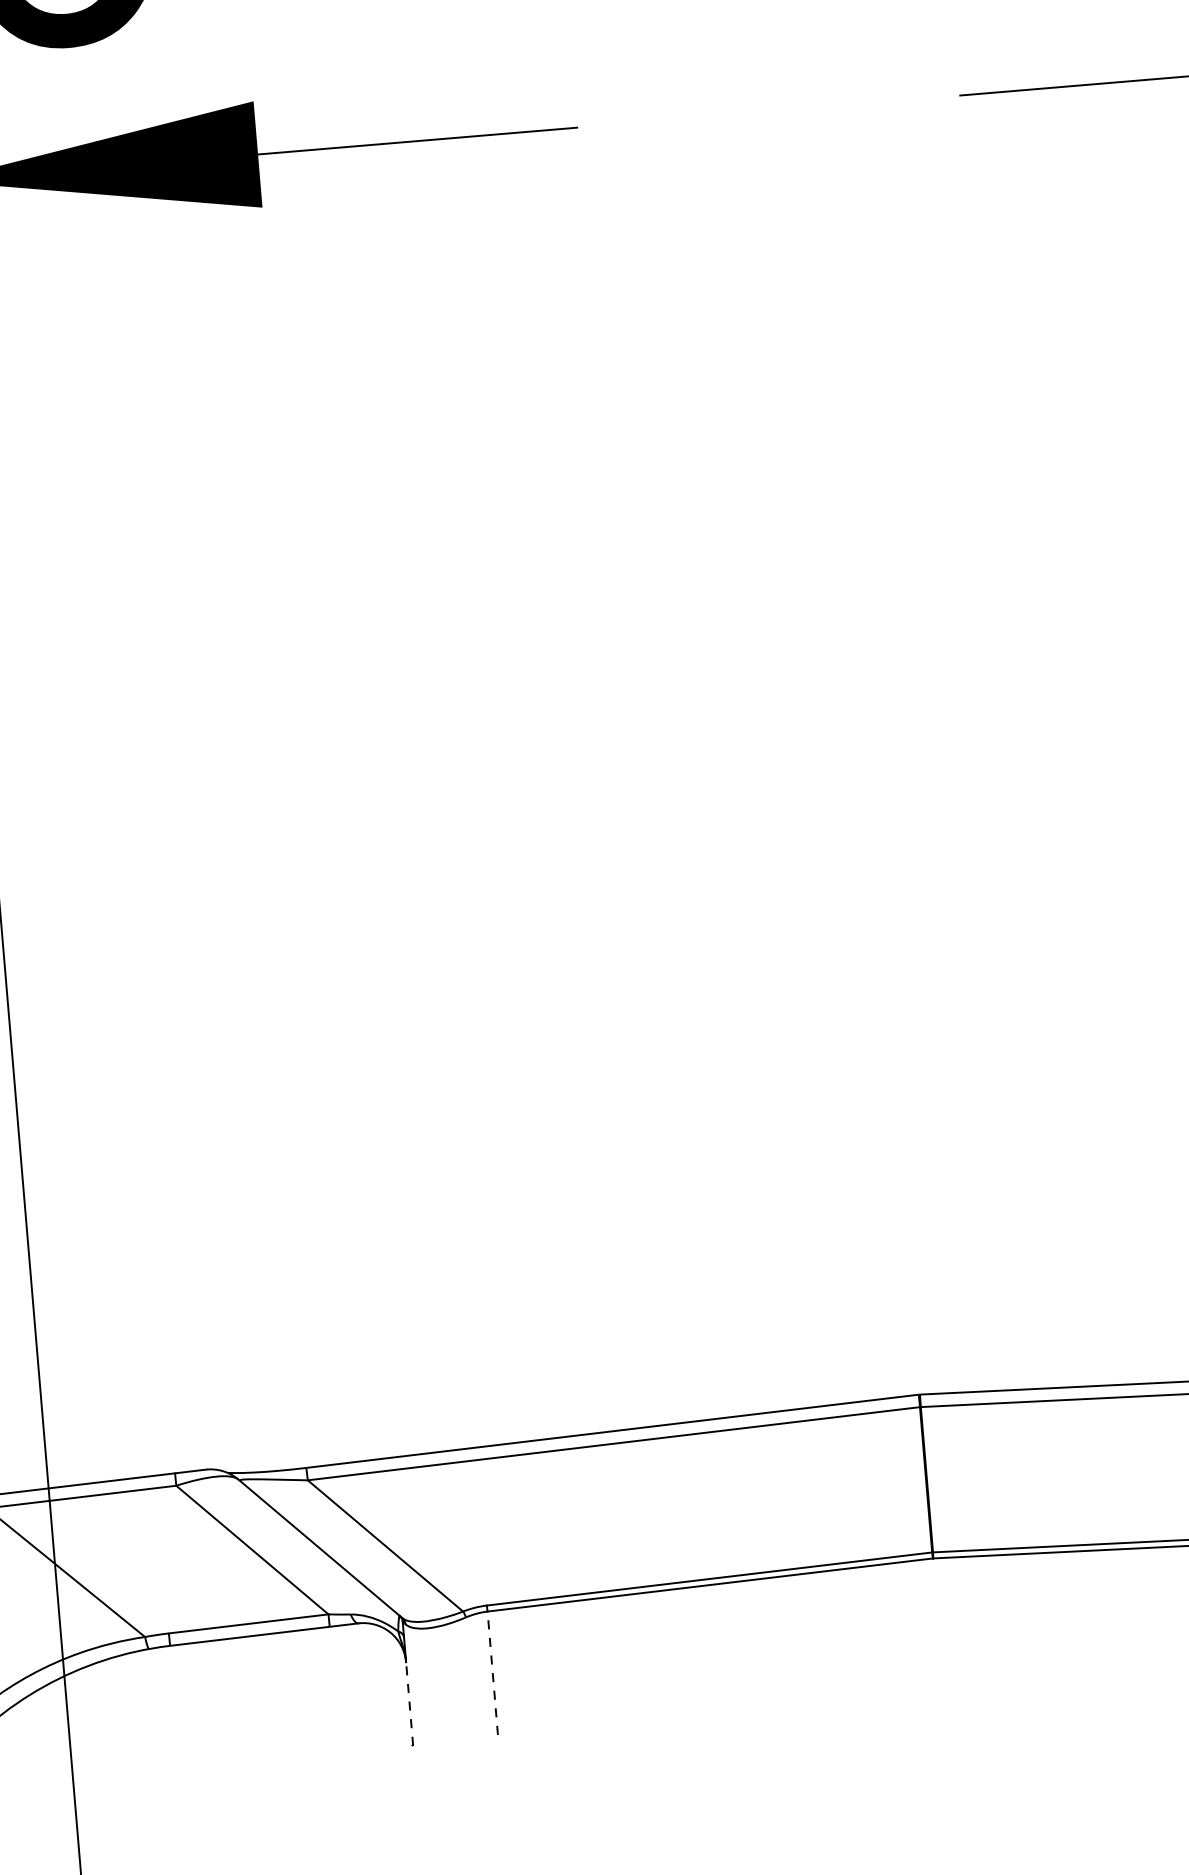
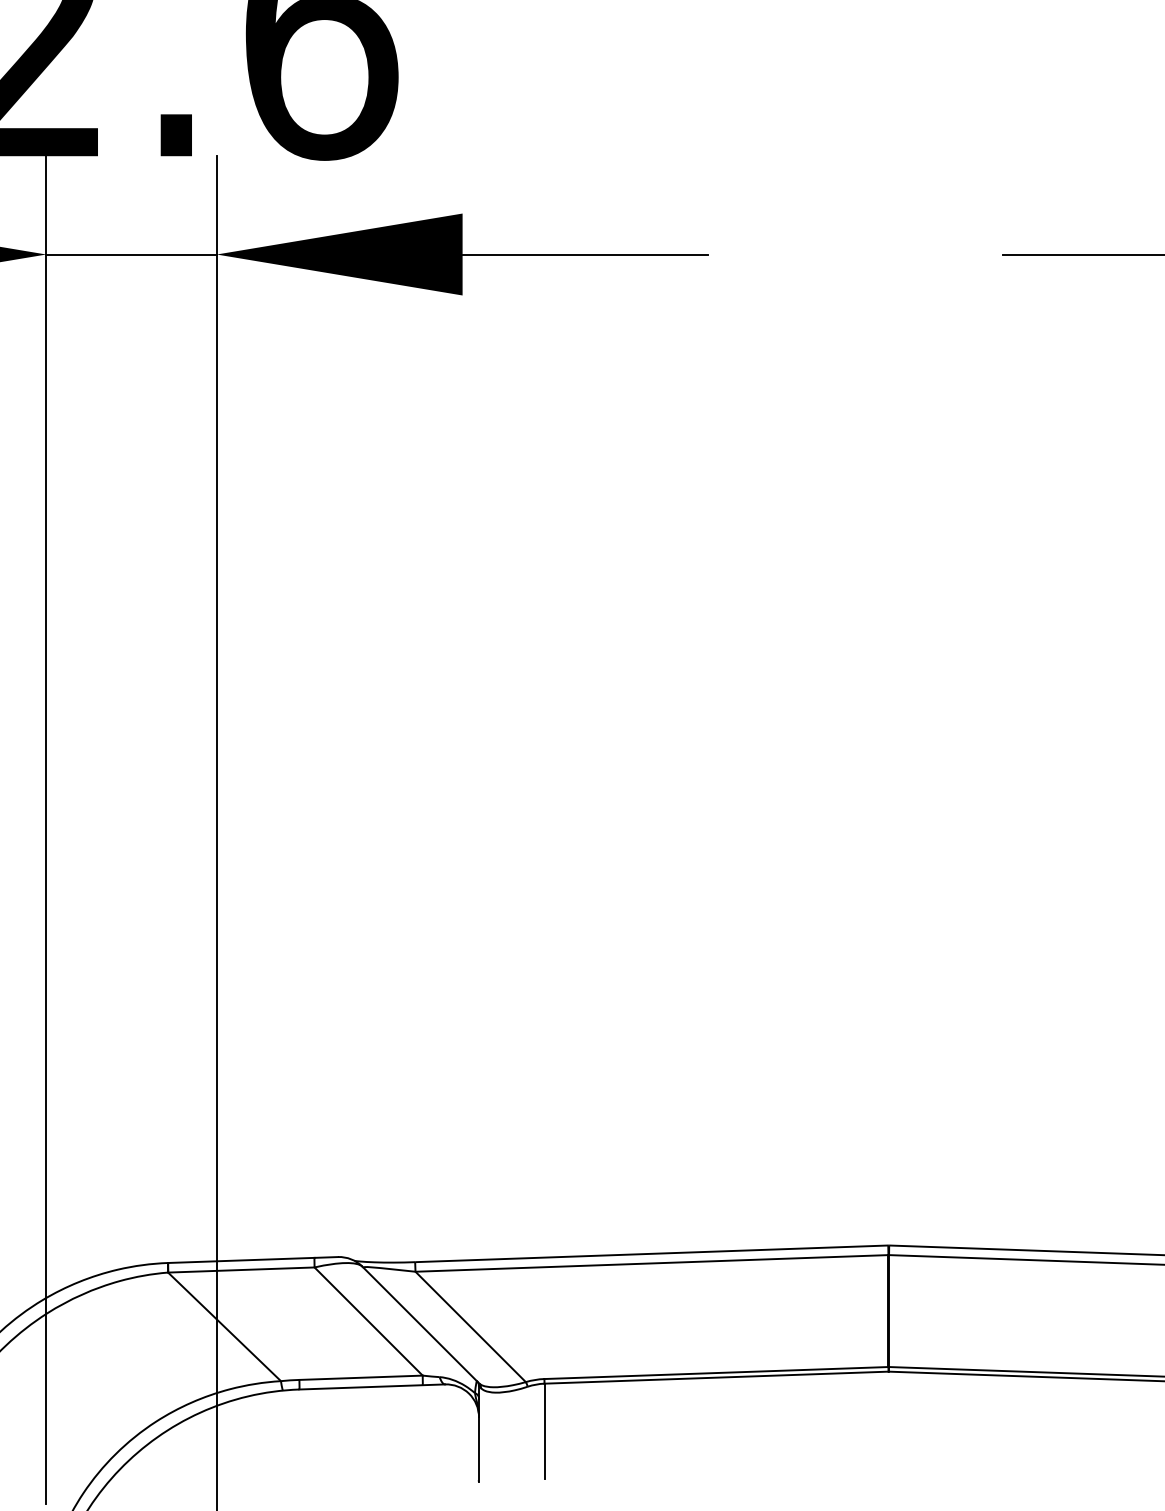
line: (492, 1673) -> (544, 1431), dashed -> solid
line: (410, 1702) -> (479, 1448), dashed -> solid

